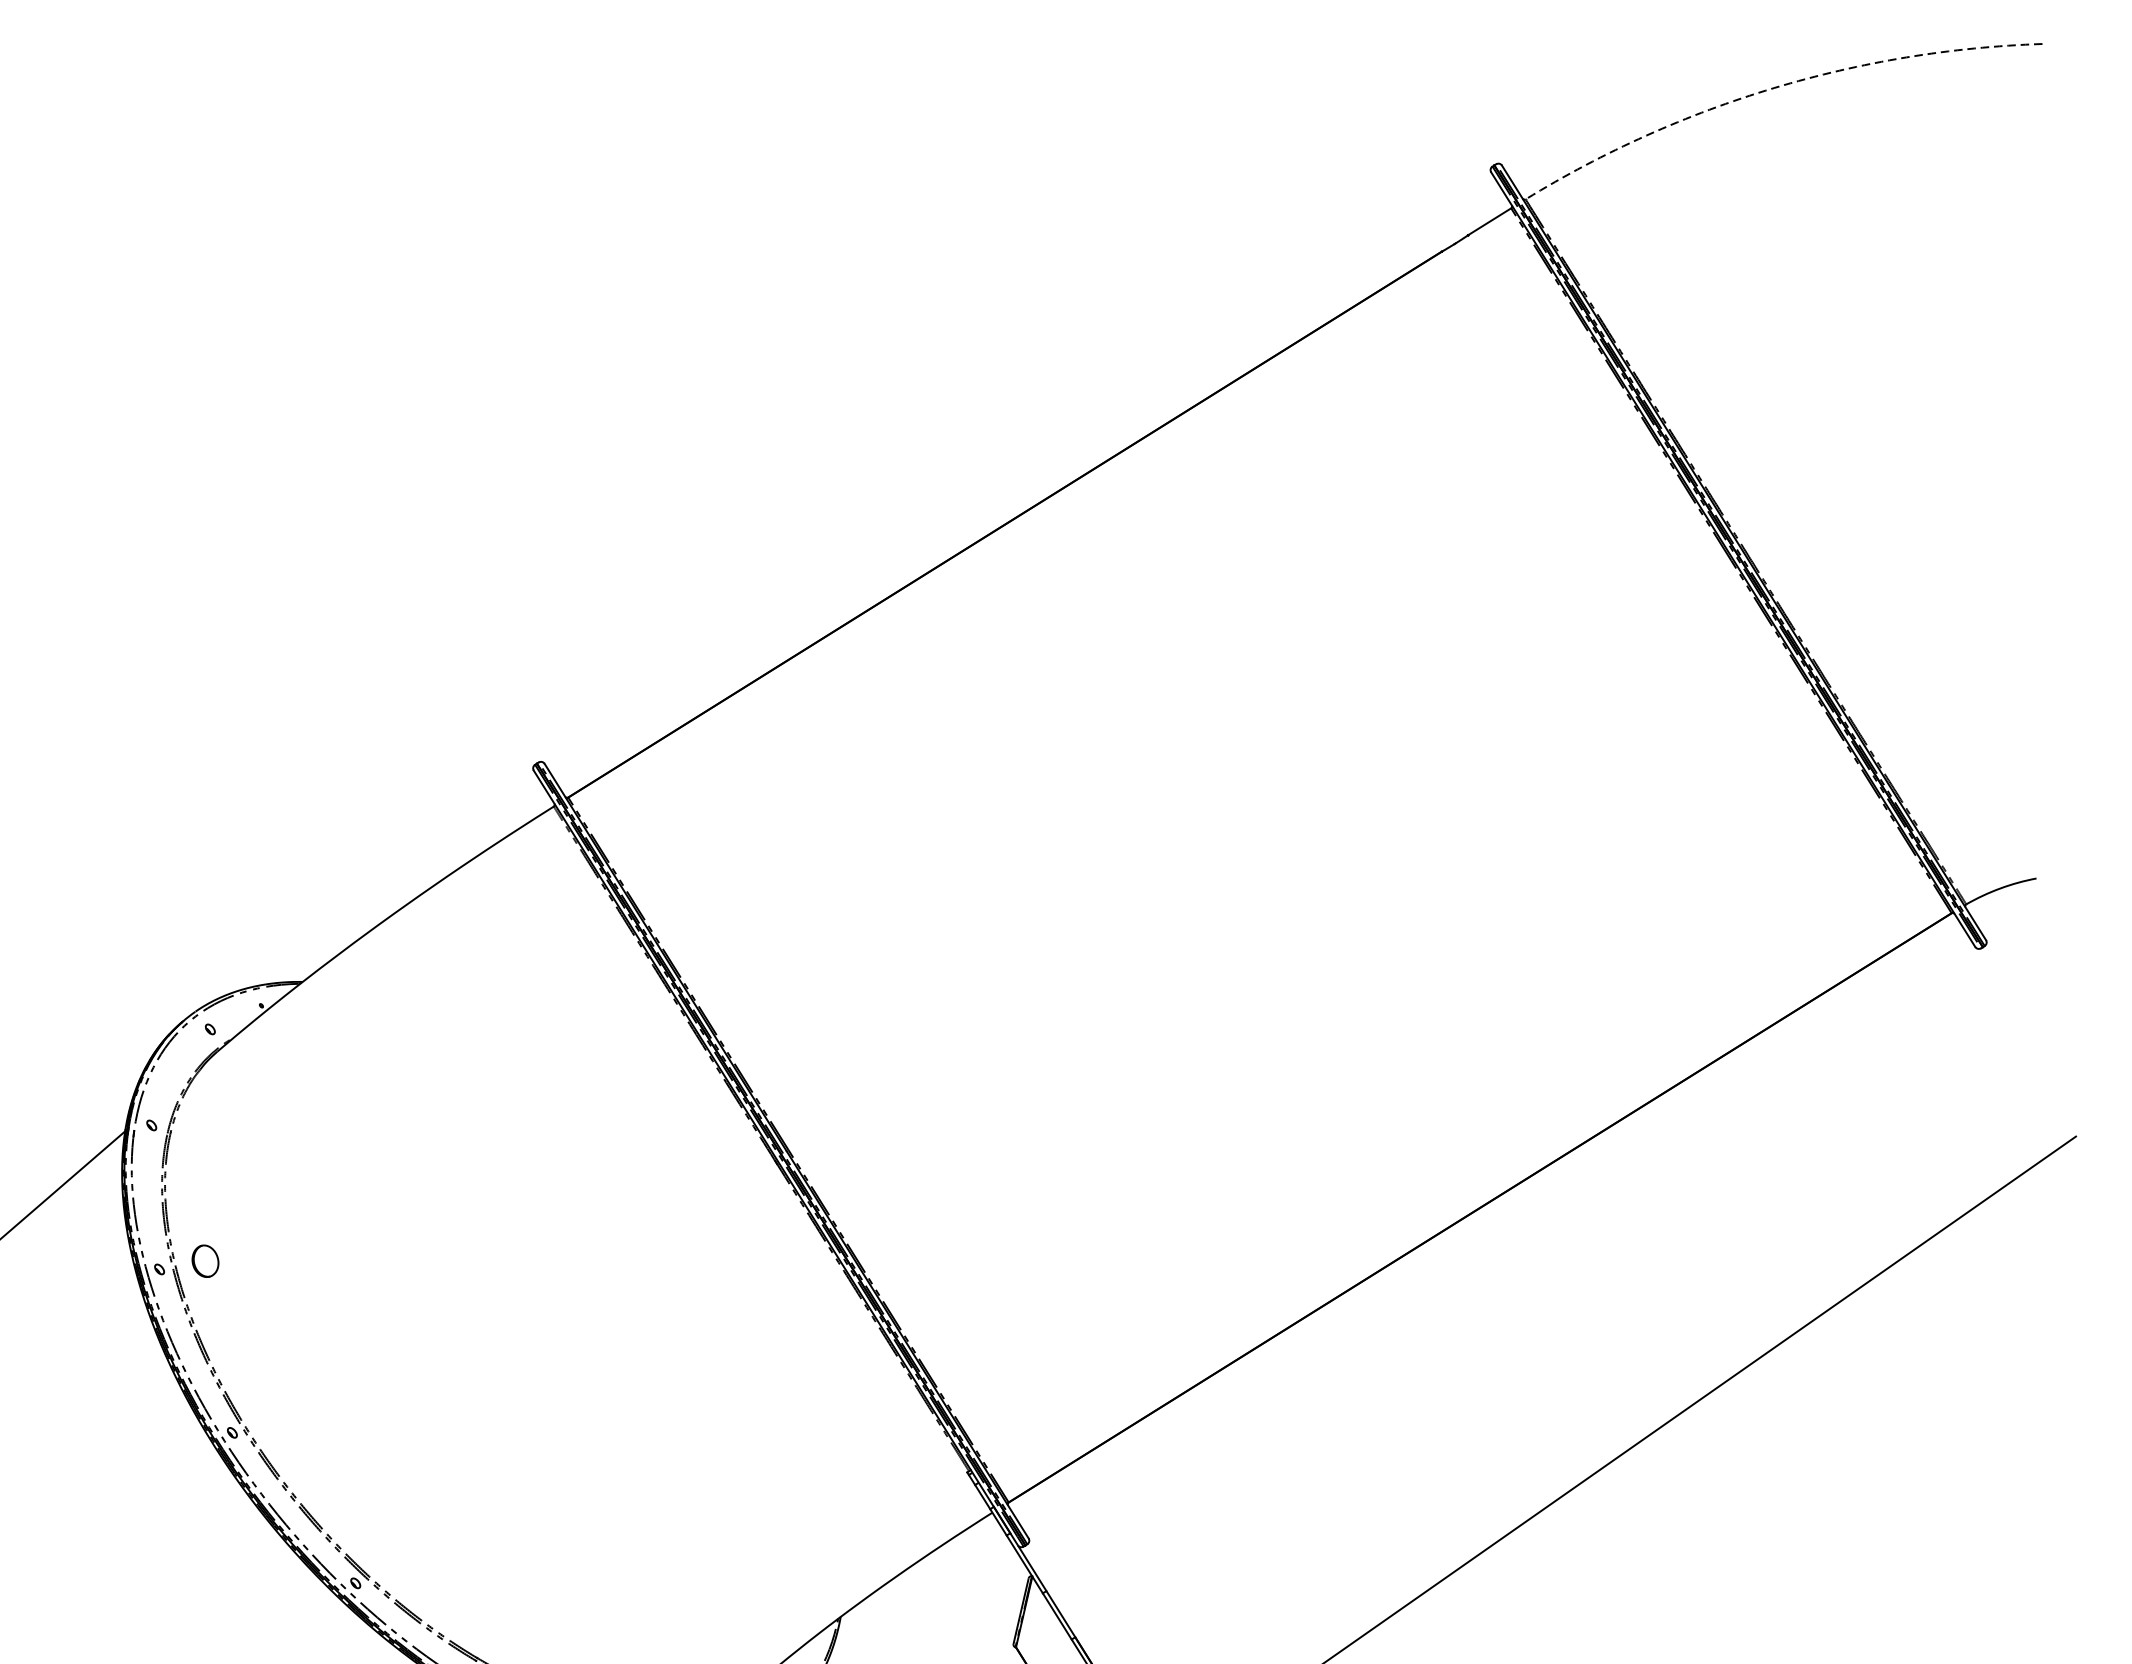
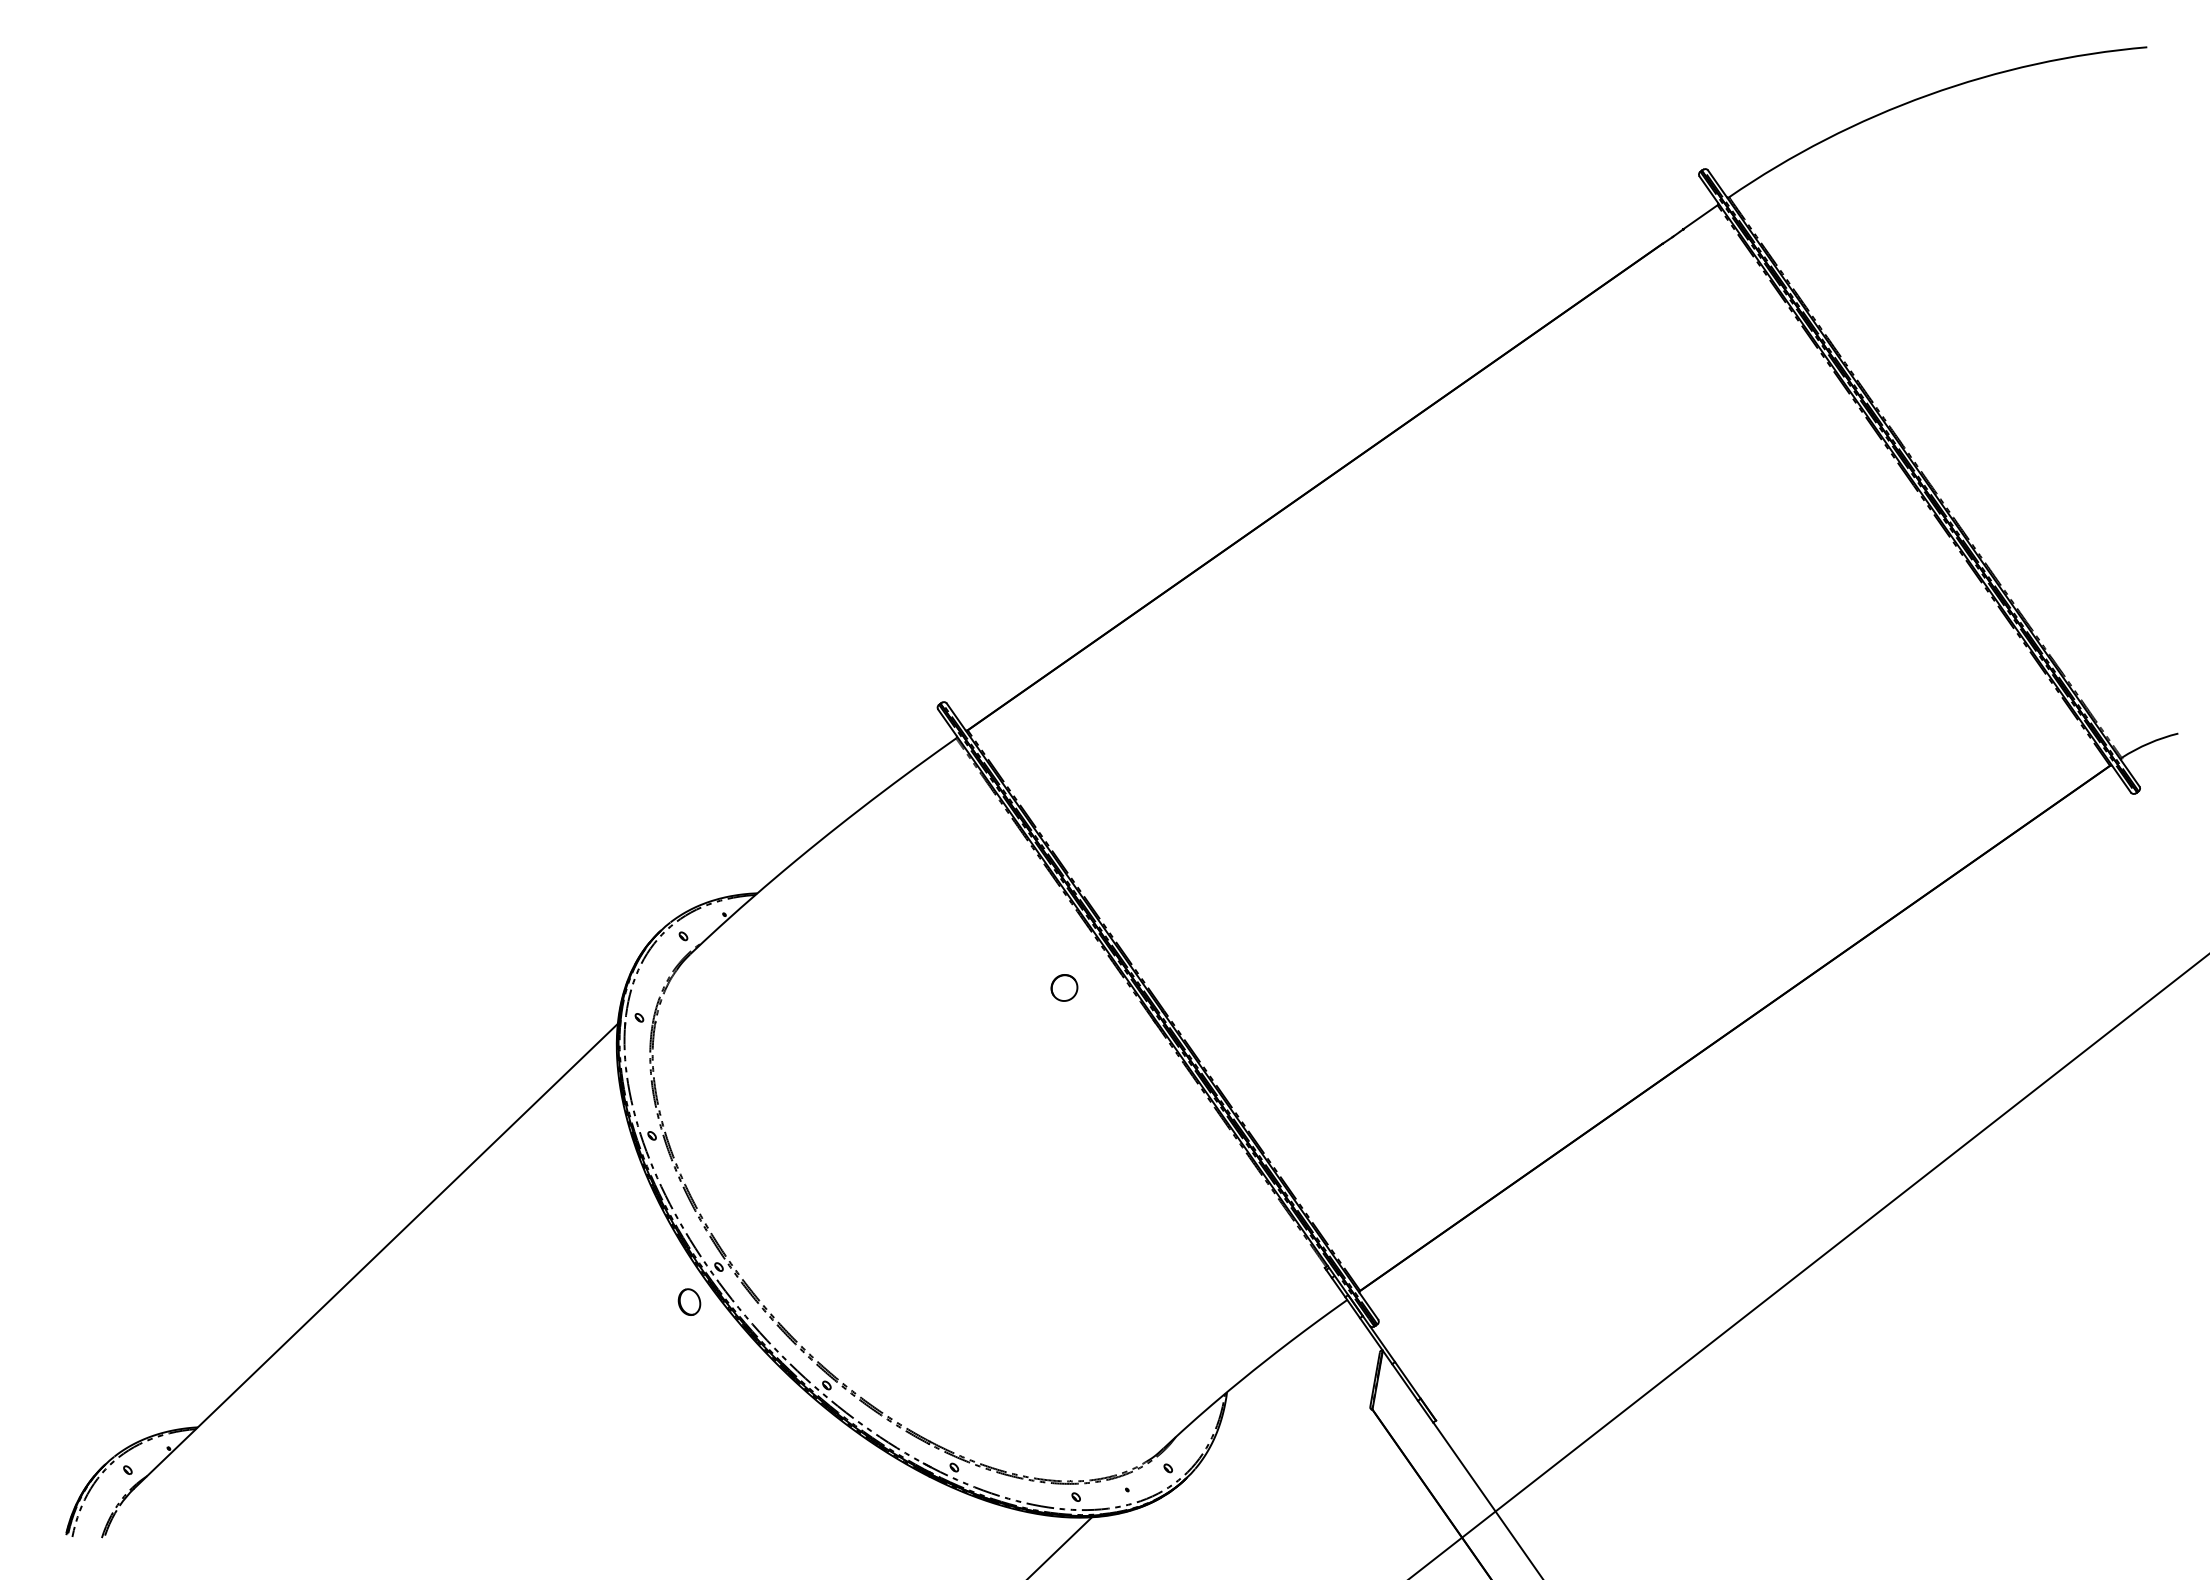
arc: (1774, 88) -> (1928, 95), dashed -> solid
part: (669, 1115) -> (1064, 987), added
part: (205, 1260) -> (689, 1301), moved

